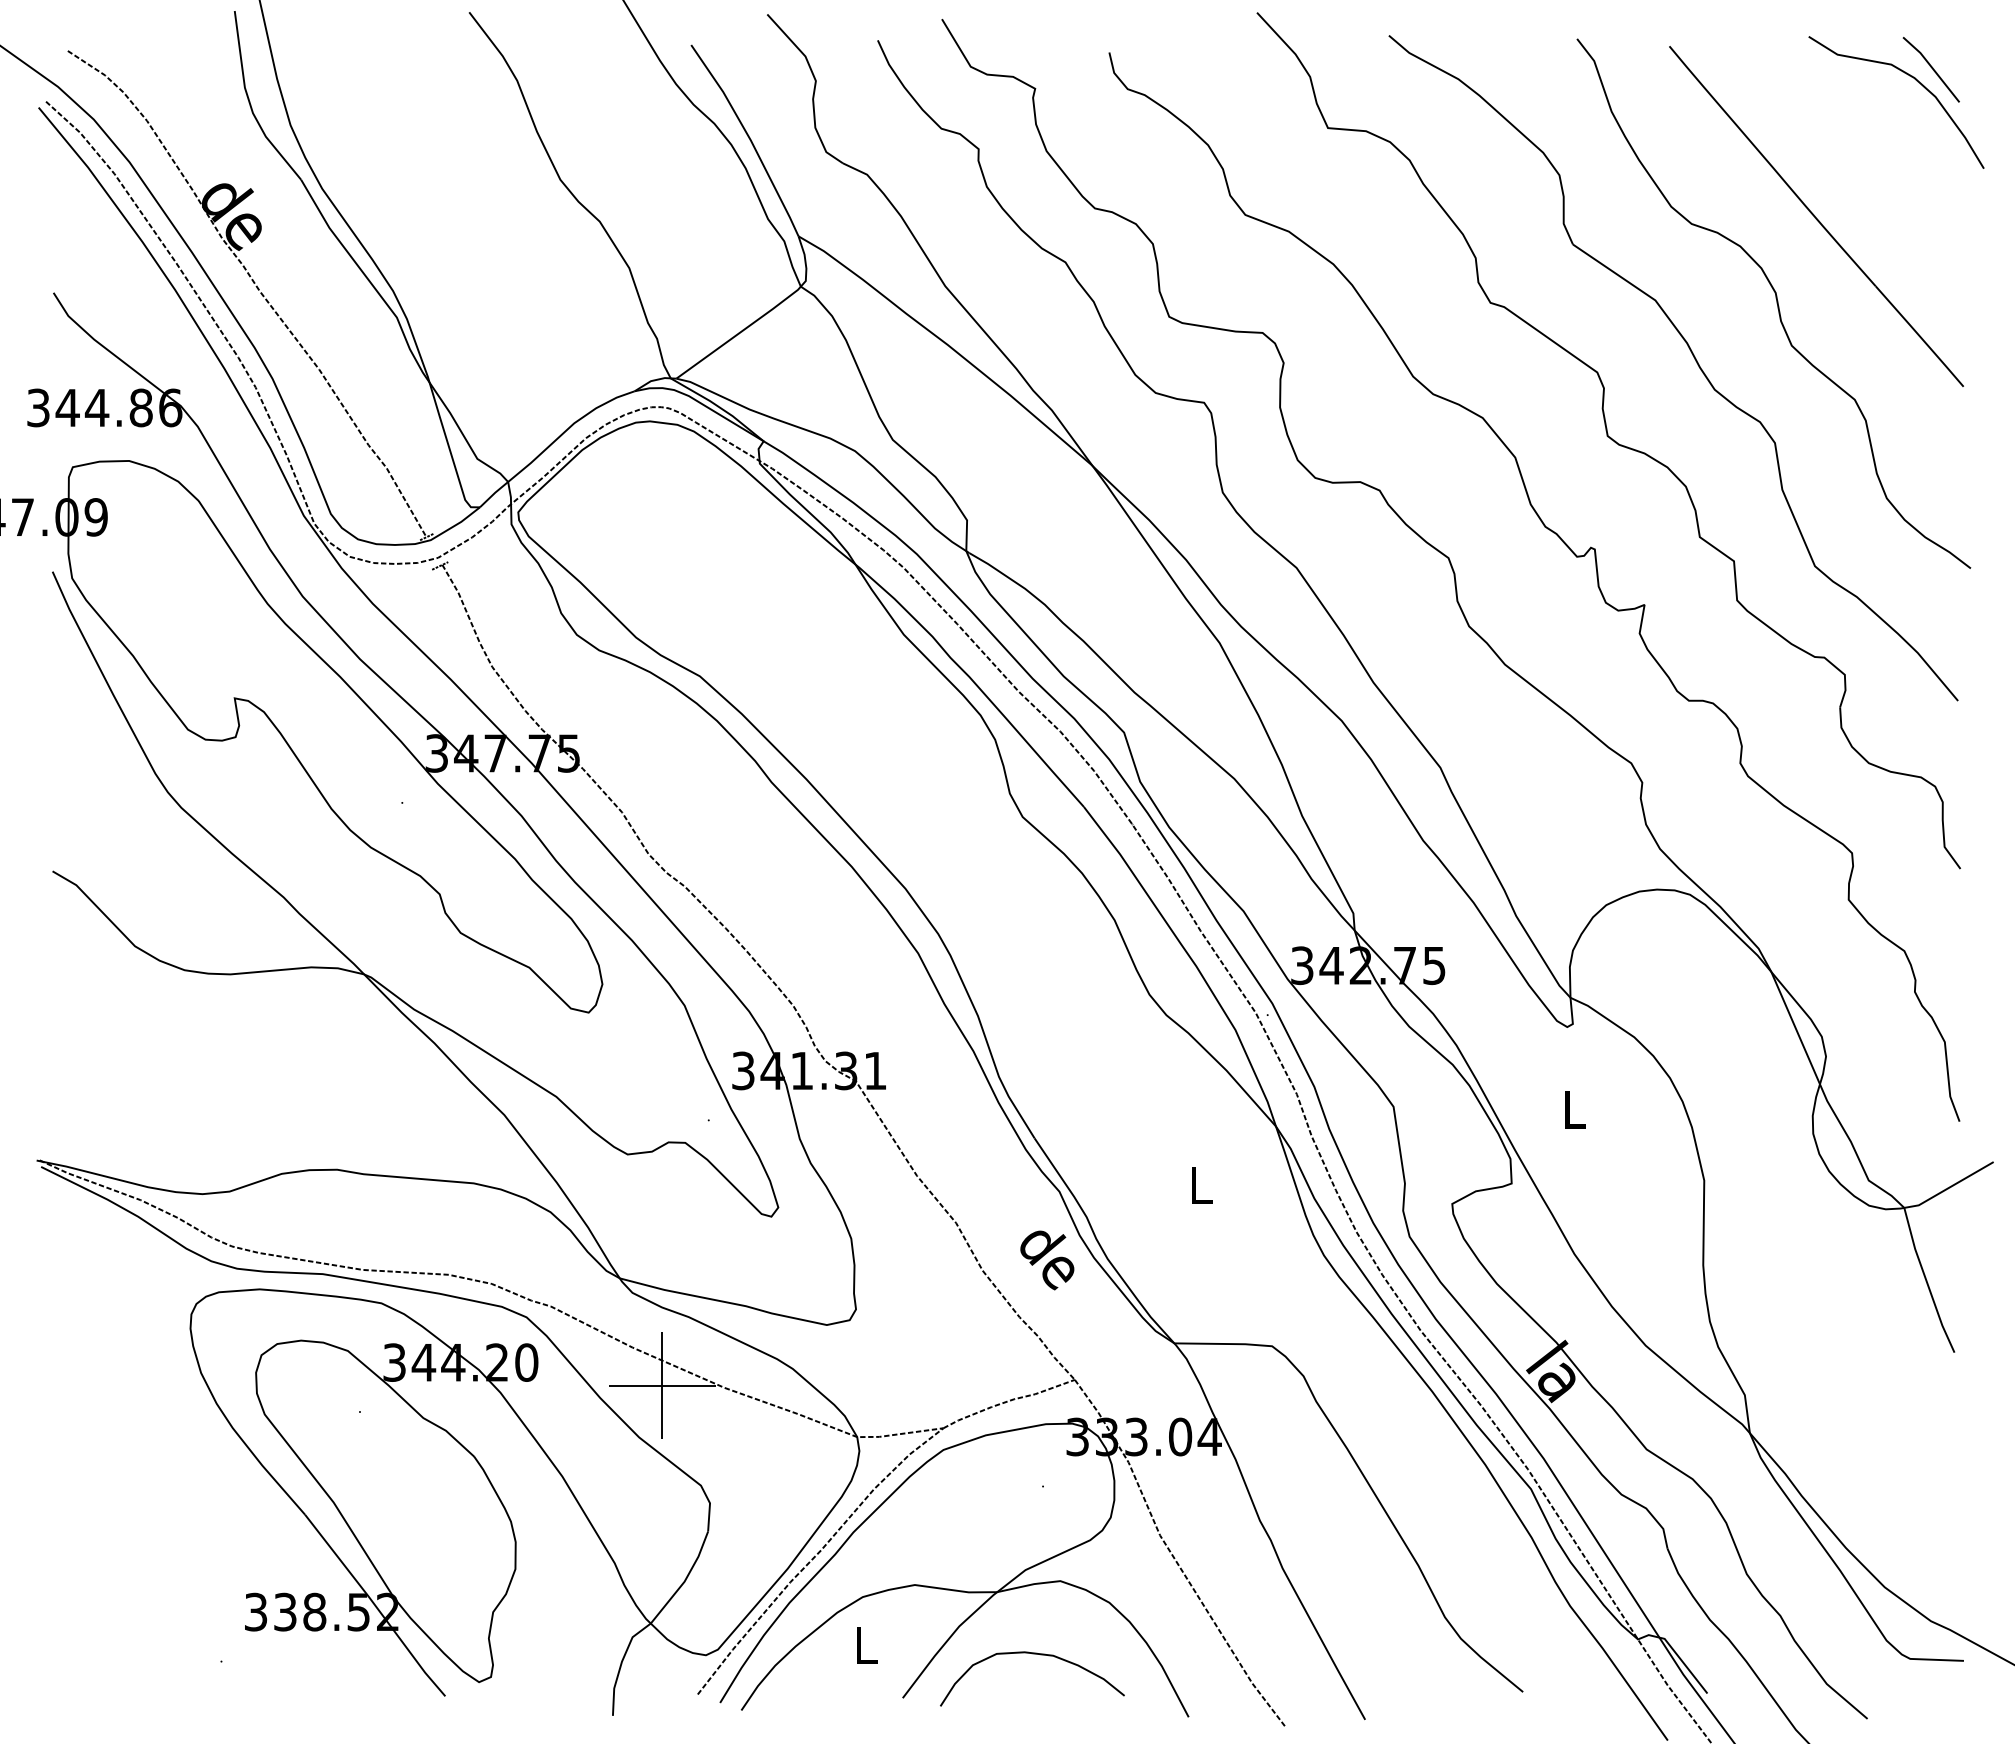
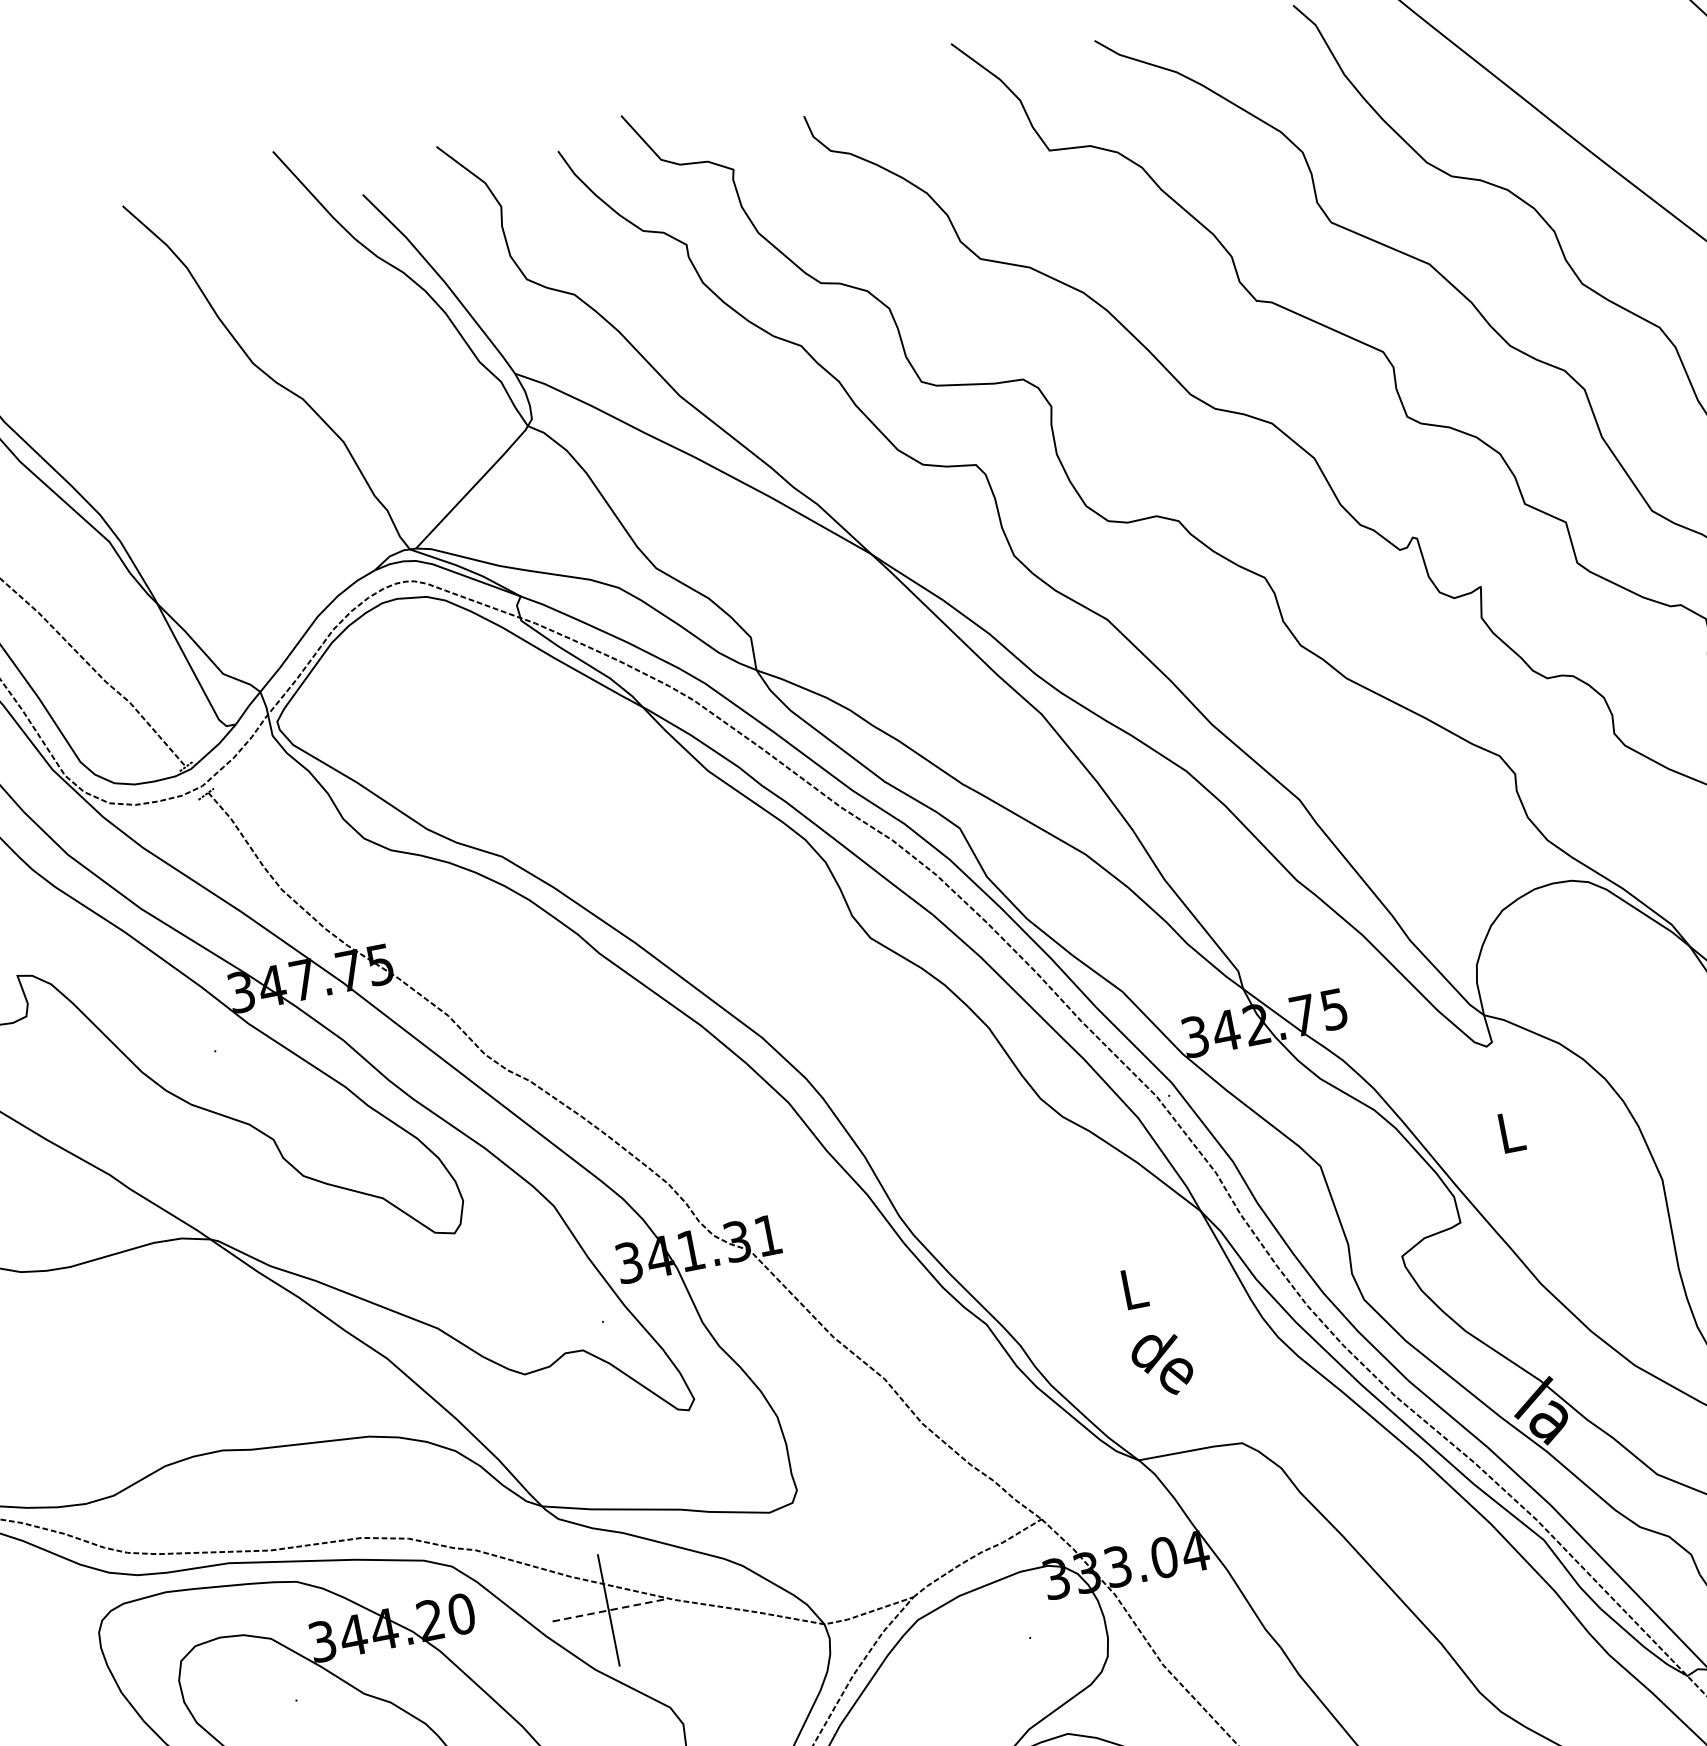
text: (1047, 1260) -> (1162, 1365), moved
line: (662, 1385) -> (609, 1610), solid -> dashed

